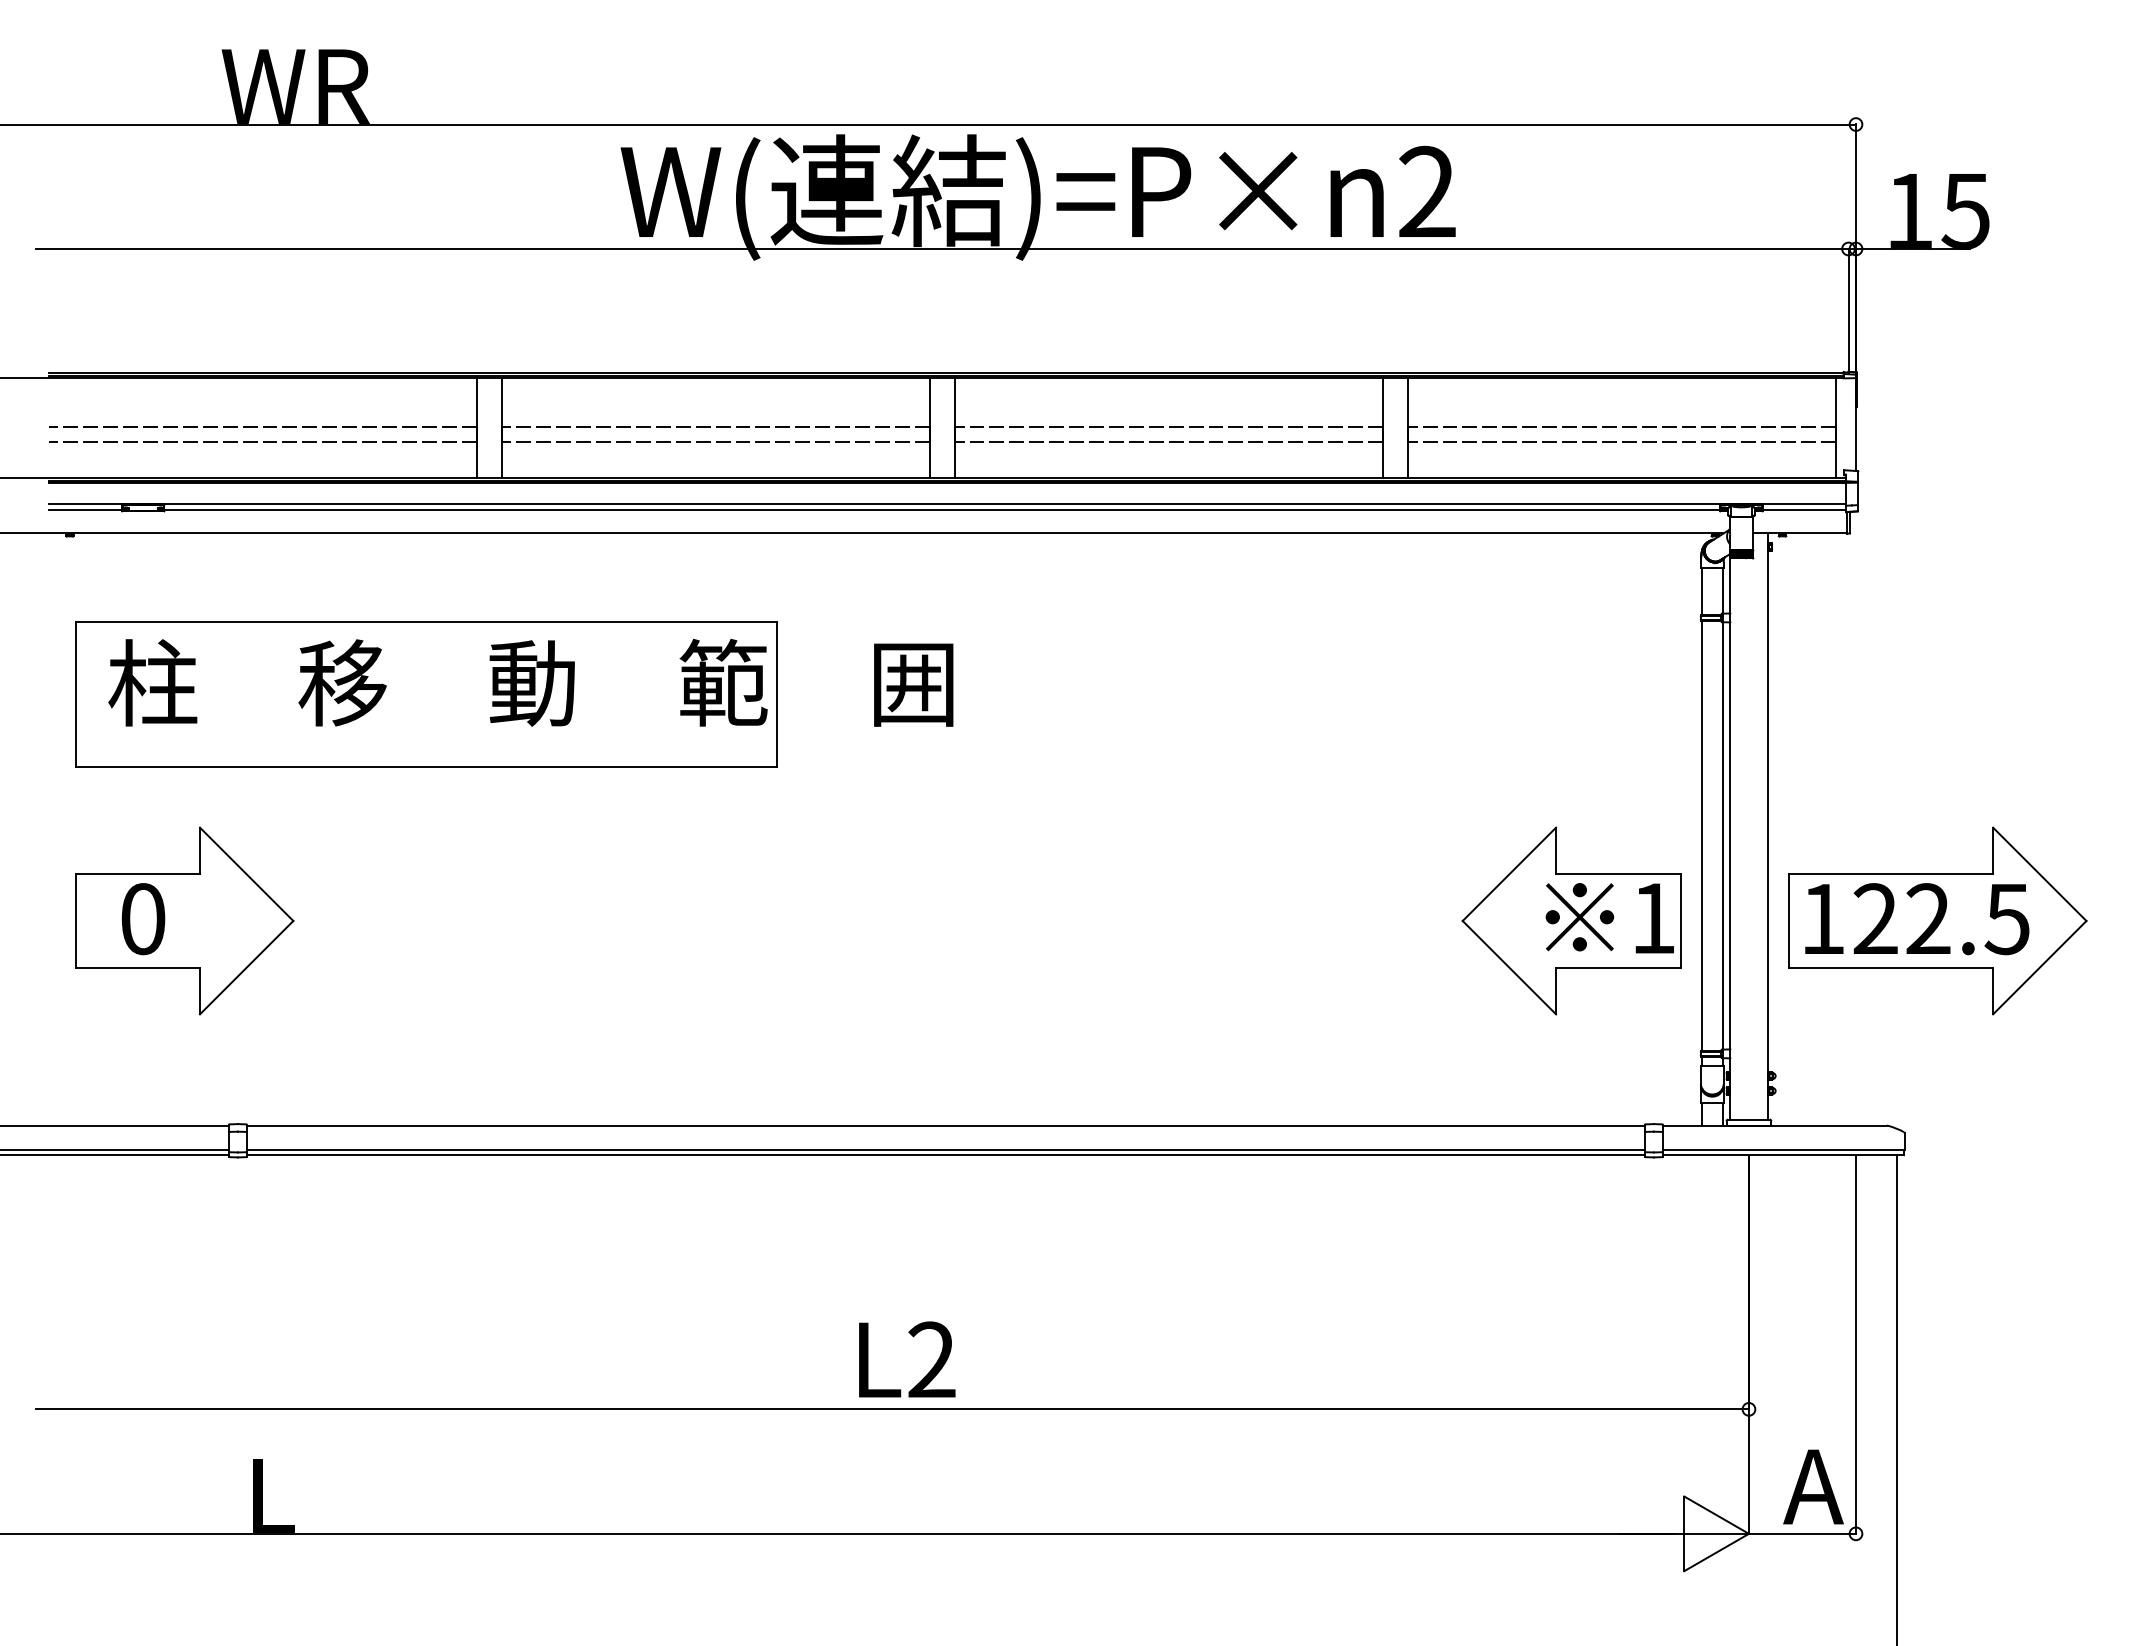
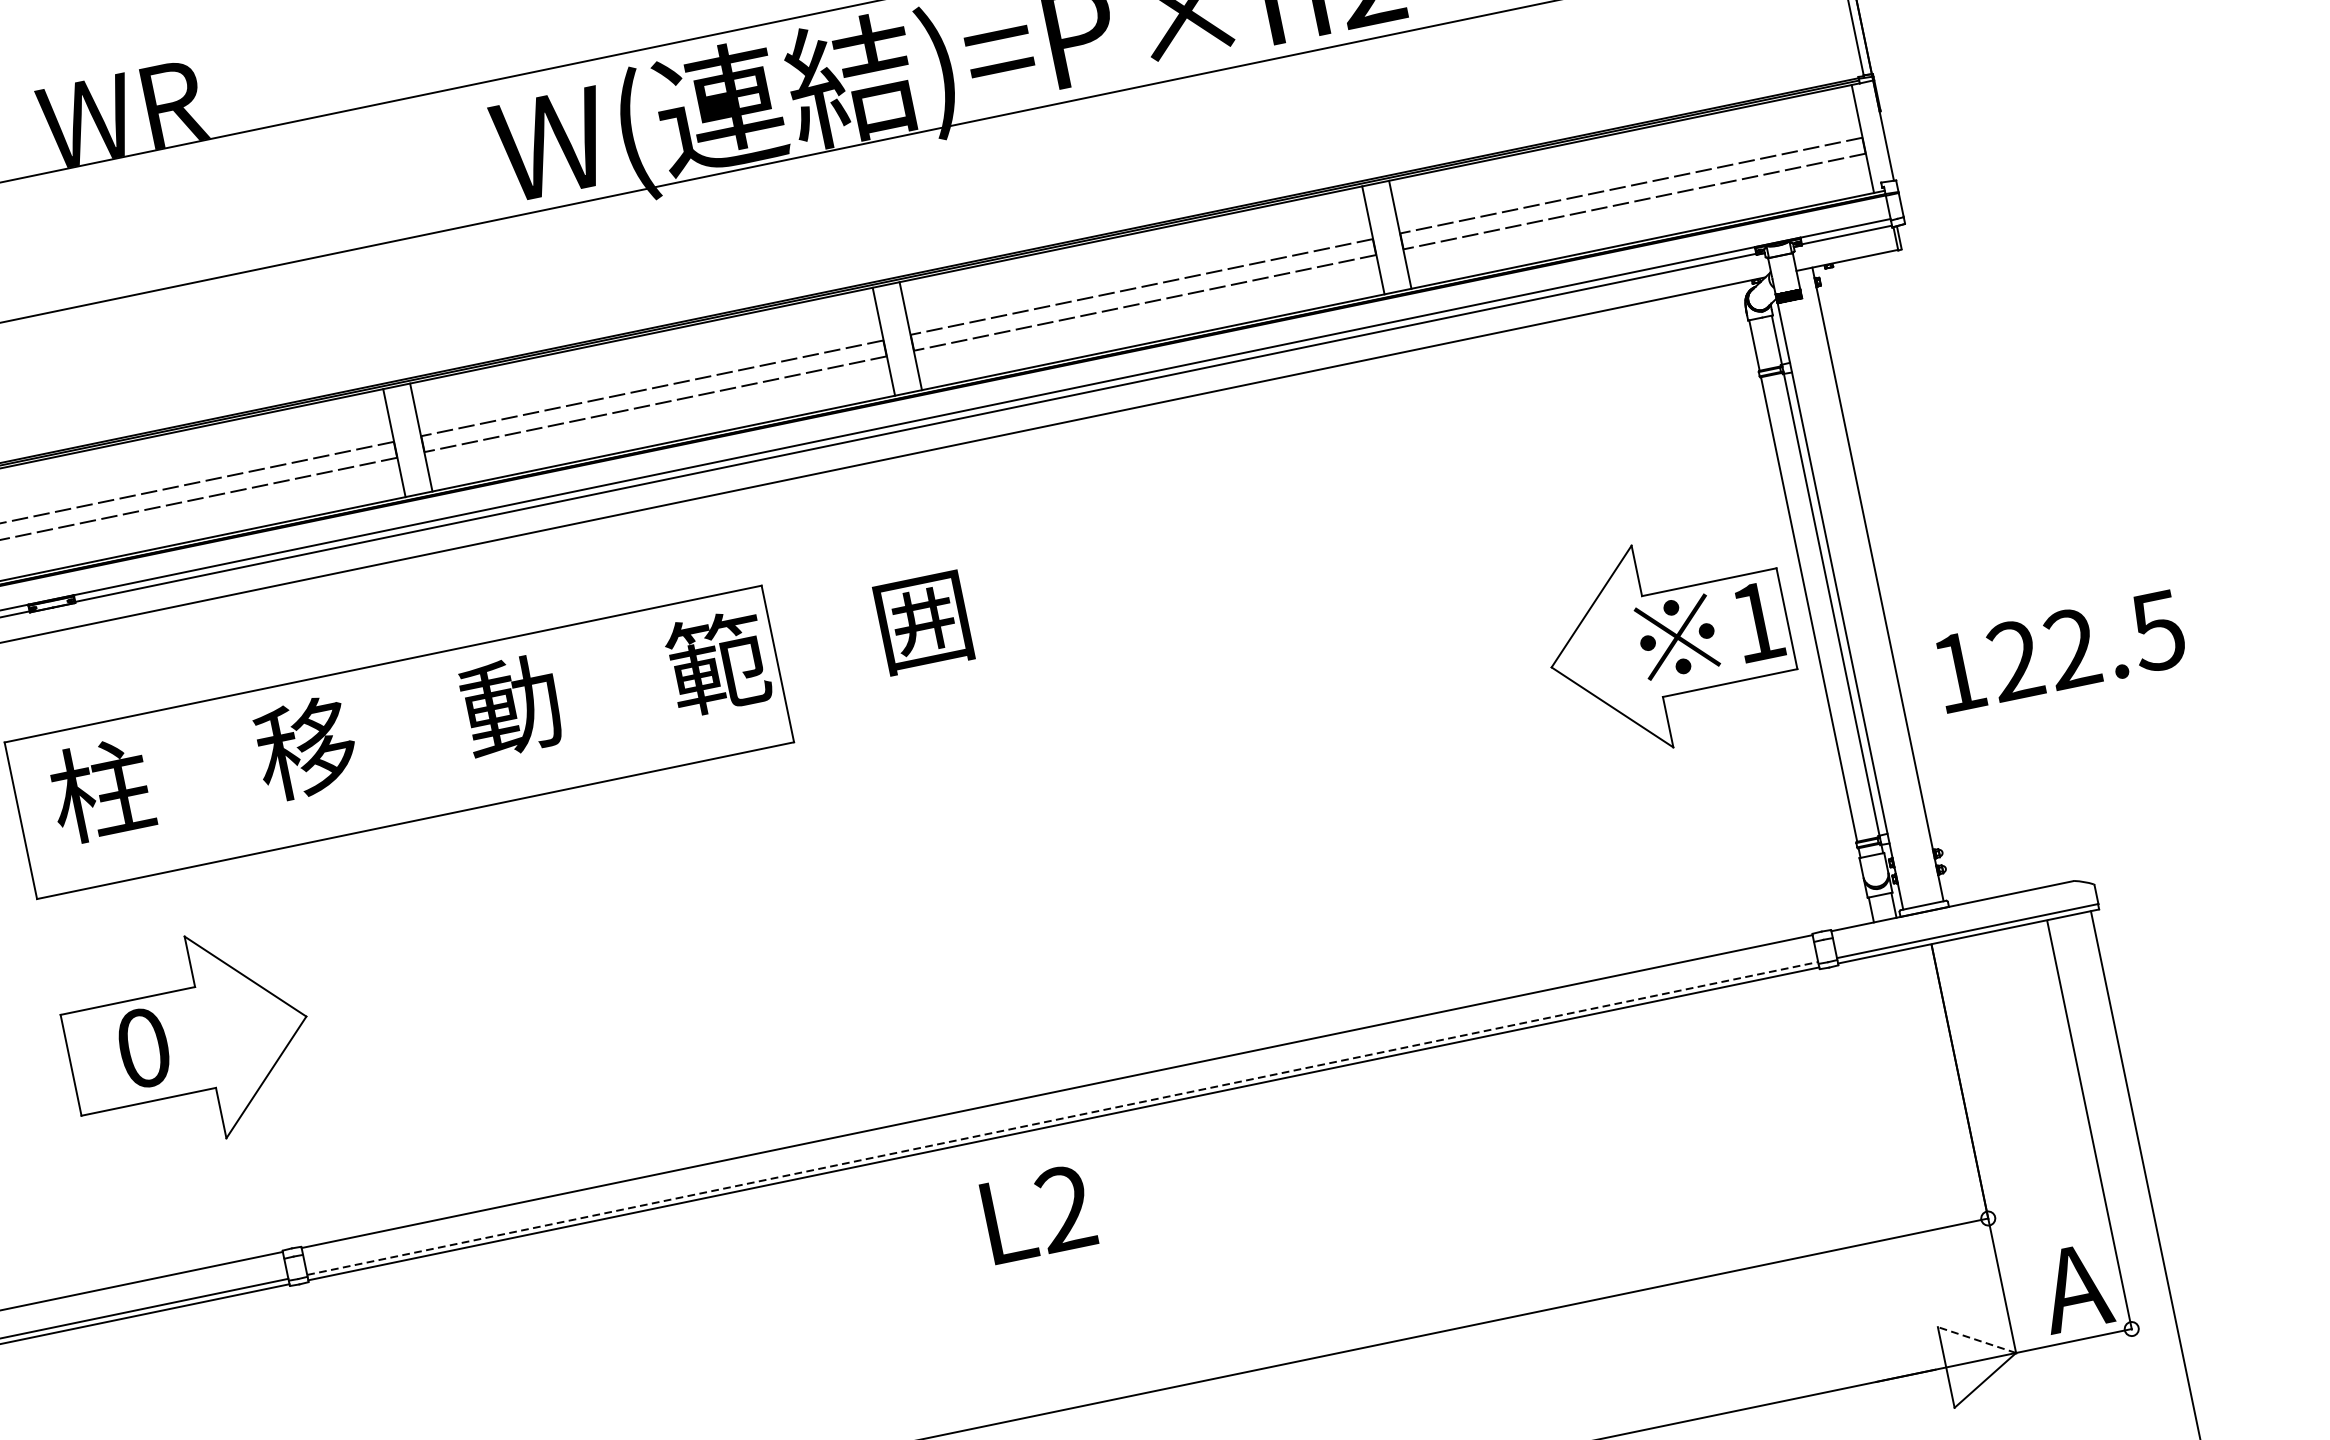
part: (1571, 920) -> (1669, 642), moved
part: (1937, 920) -> (2082, 648), removed
line: (946, 1150) -> (1063, 1118), solid -> dashed
text: (907, 1359) -> (1039, 1213), moved
line: (1716, 1514) -> (1976, 1339), solid -> dashed

